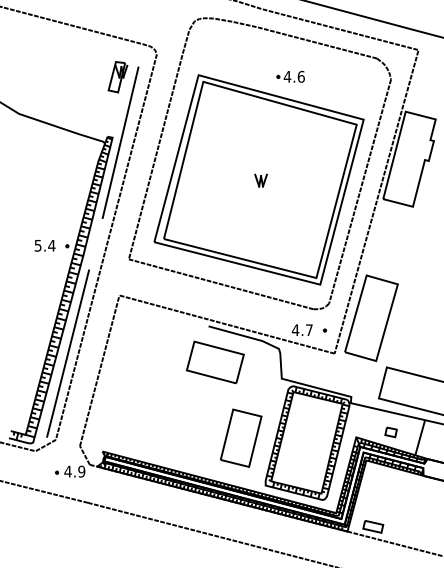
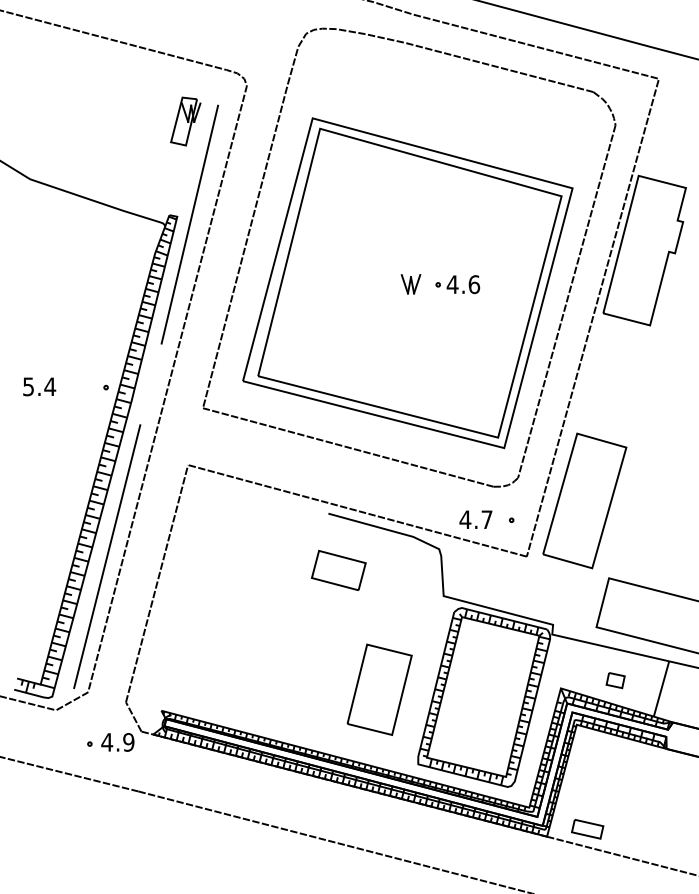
part: (290, 76) -> (457, 284), moved
text: (44, 245) -> (38, 386), moved
part: (214, 362) -> (337, 570), size x0.6

